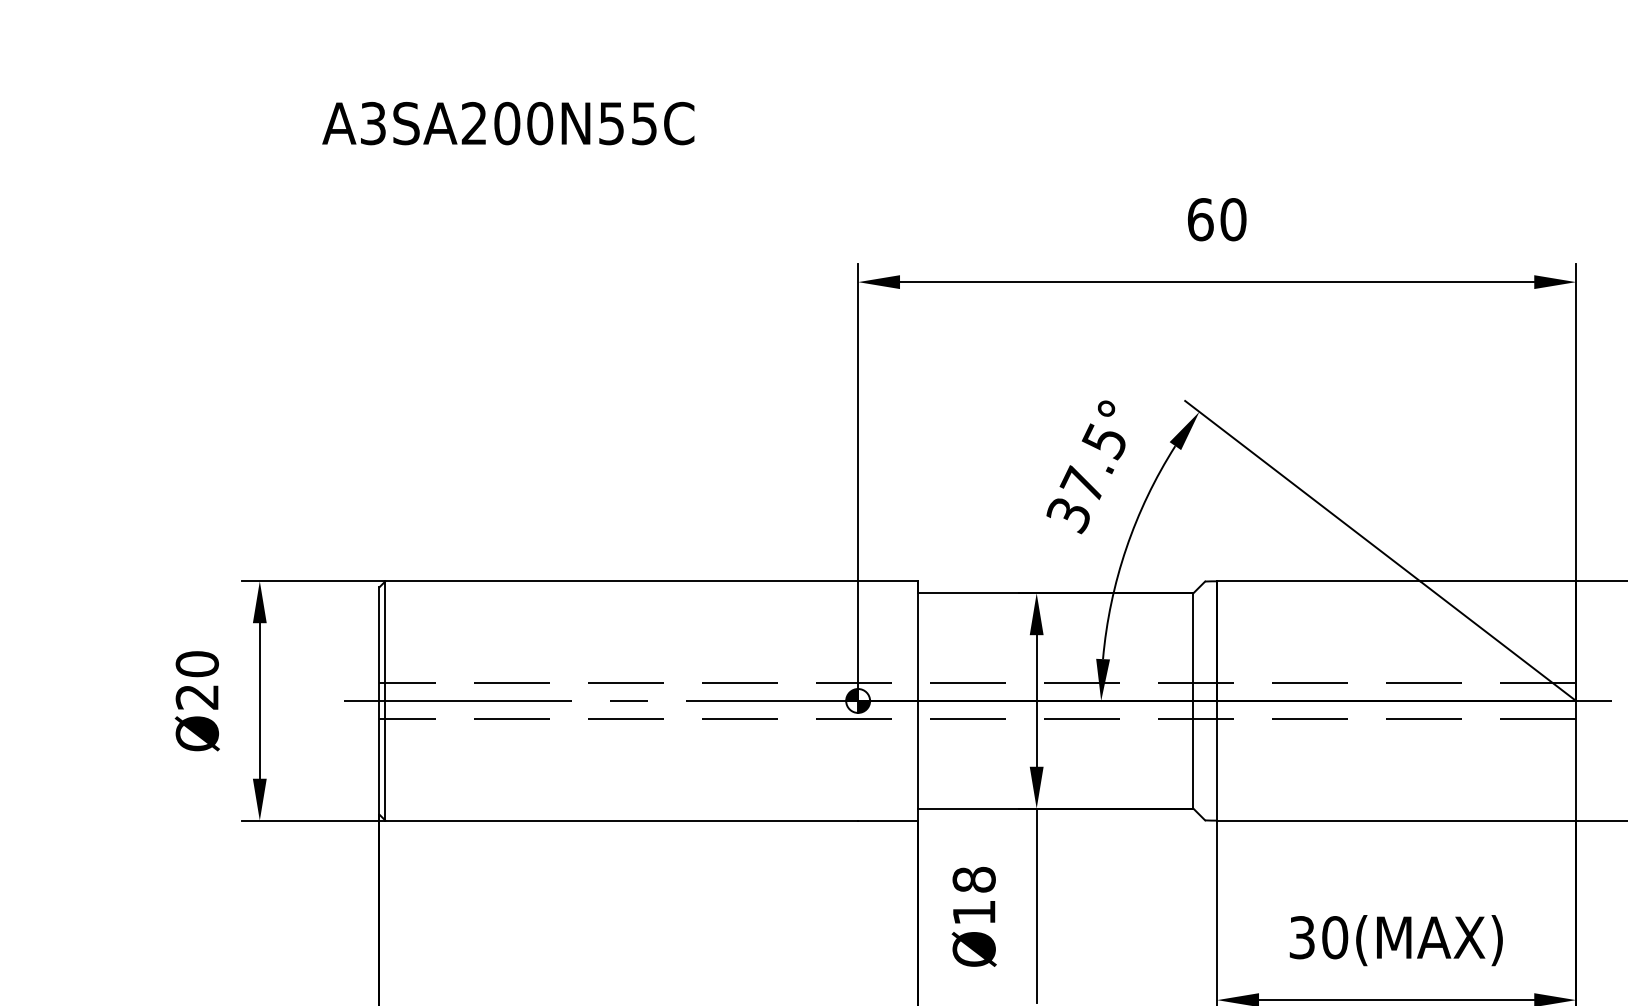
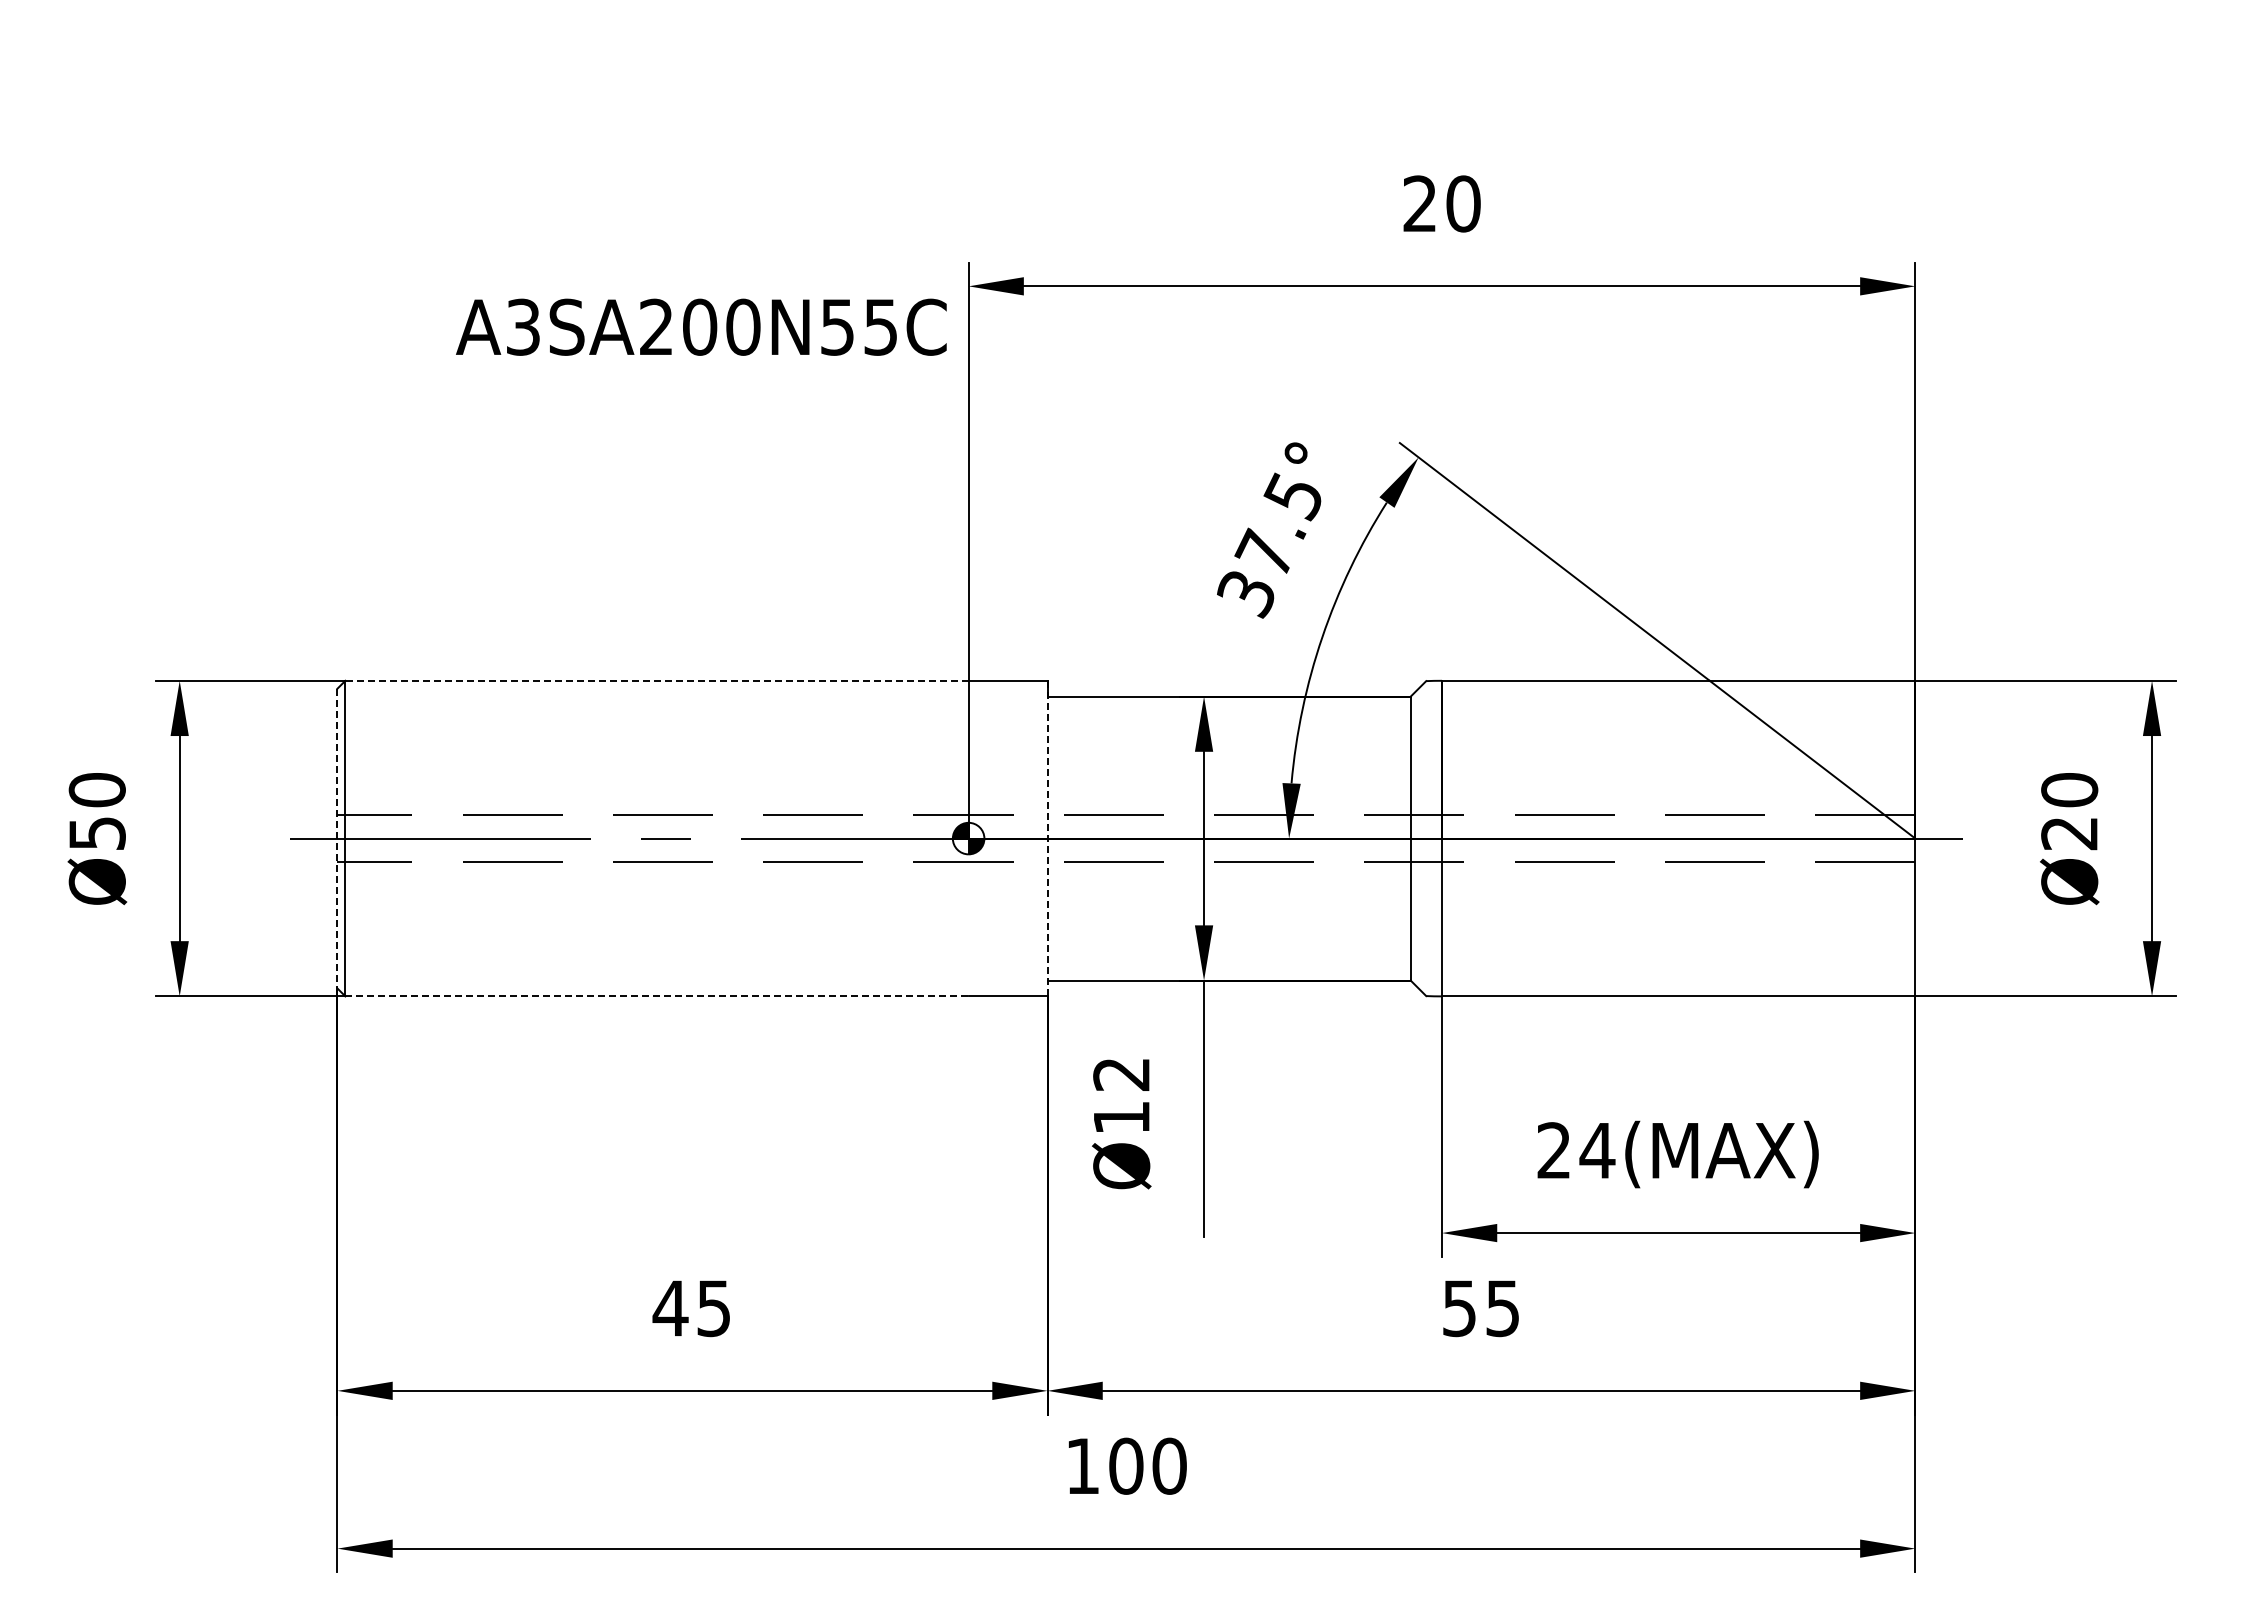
text: (508, 122) -> (701, 326), moved
text: (1200, 219) -> (1420, 203), 60 -> 20
line: (622, 581) -> (657, 680), solid -> dashed
text: (196, 697) -> (96, 833), Ø20 -> Ø50
line: (379, 700) -> (337, 838), solid -> dashed
line: (917, 700) -> (1047, 838), solid -> dashed
line: (622, 820) -> (657, 996), solid -> dashed
text: (974, 879) -> (1121, 1074), Ø18 -> Ø12
text: (1319, 937) -> (1576, 1150), 30(MAX) -> 24(MAX)

